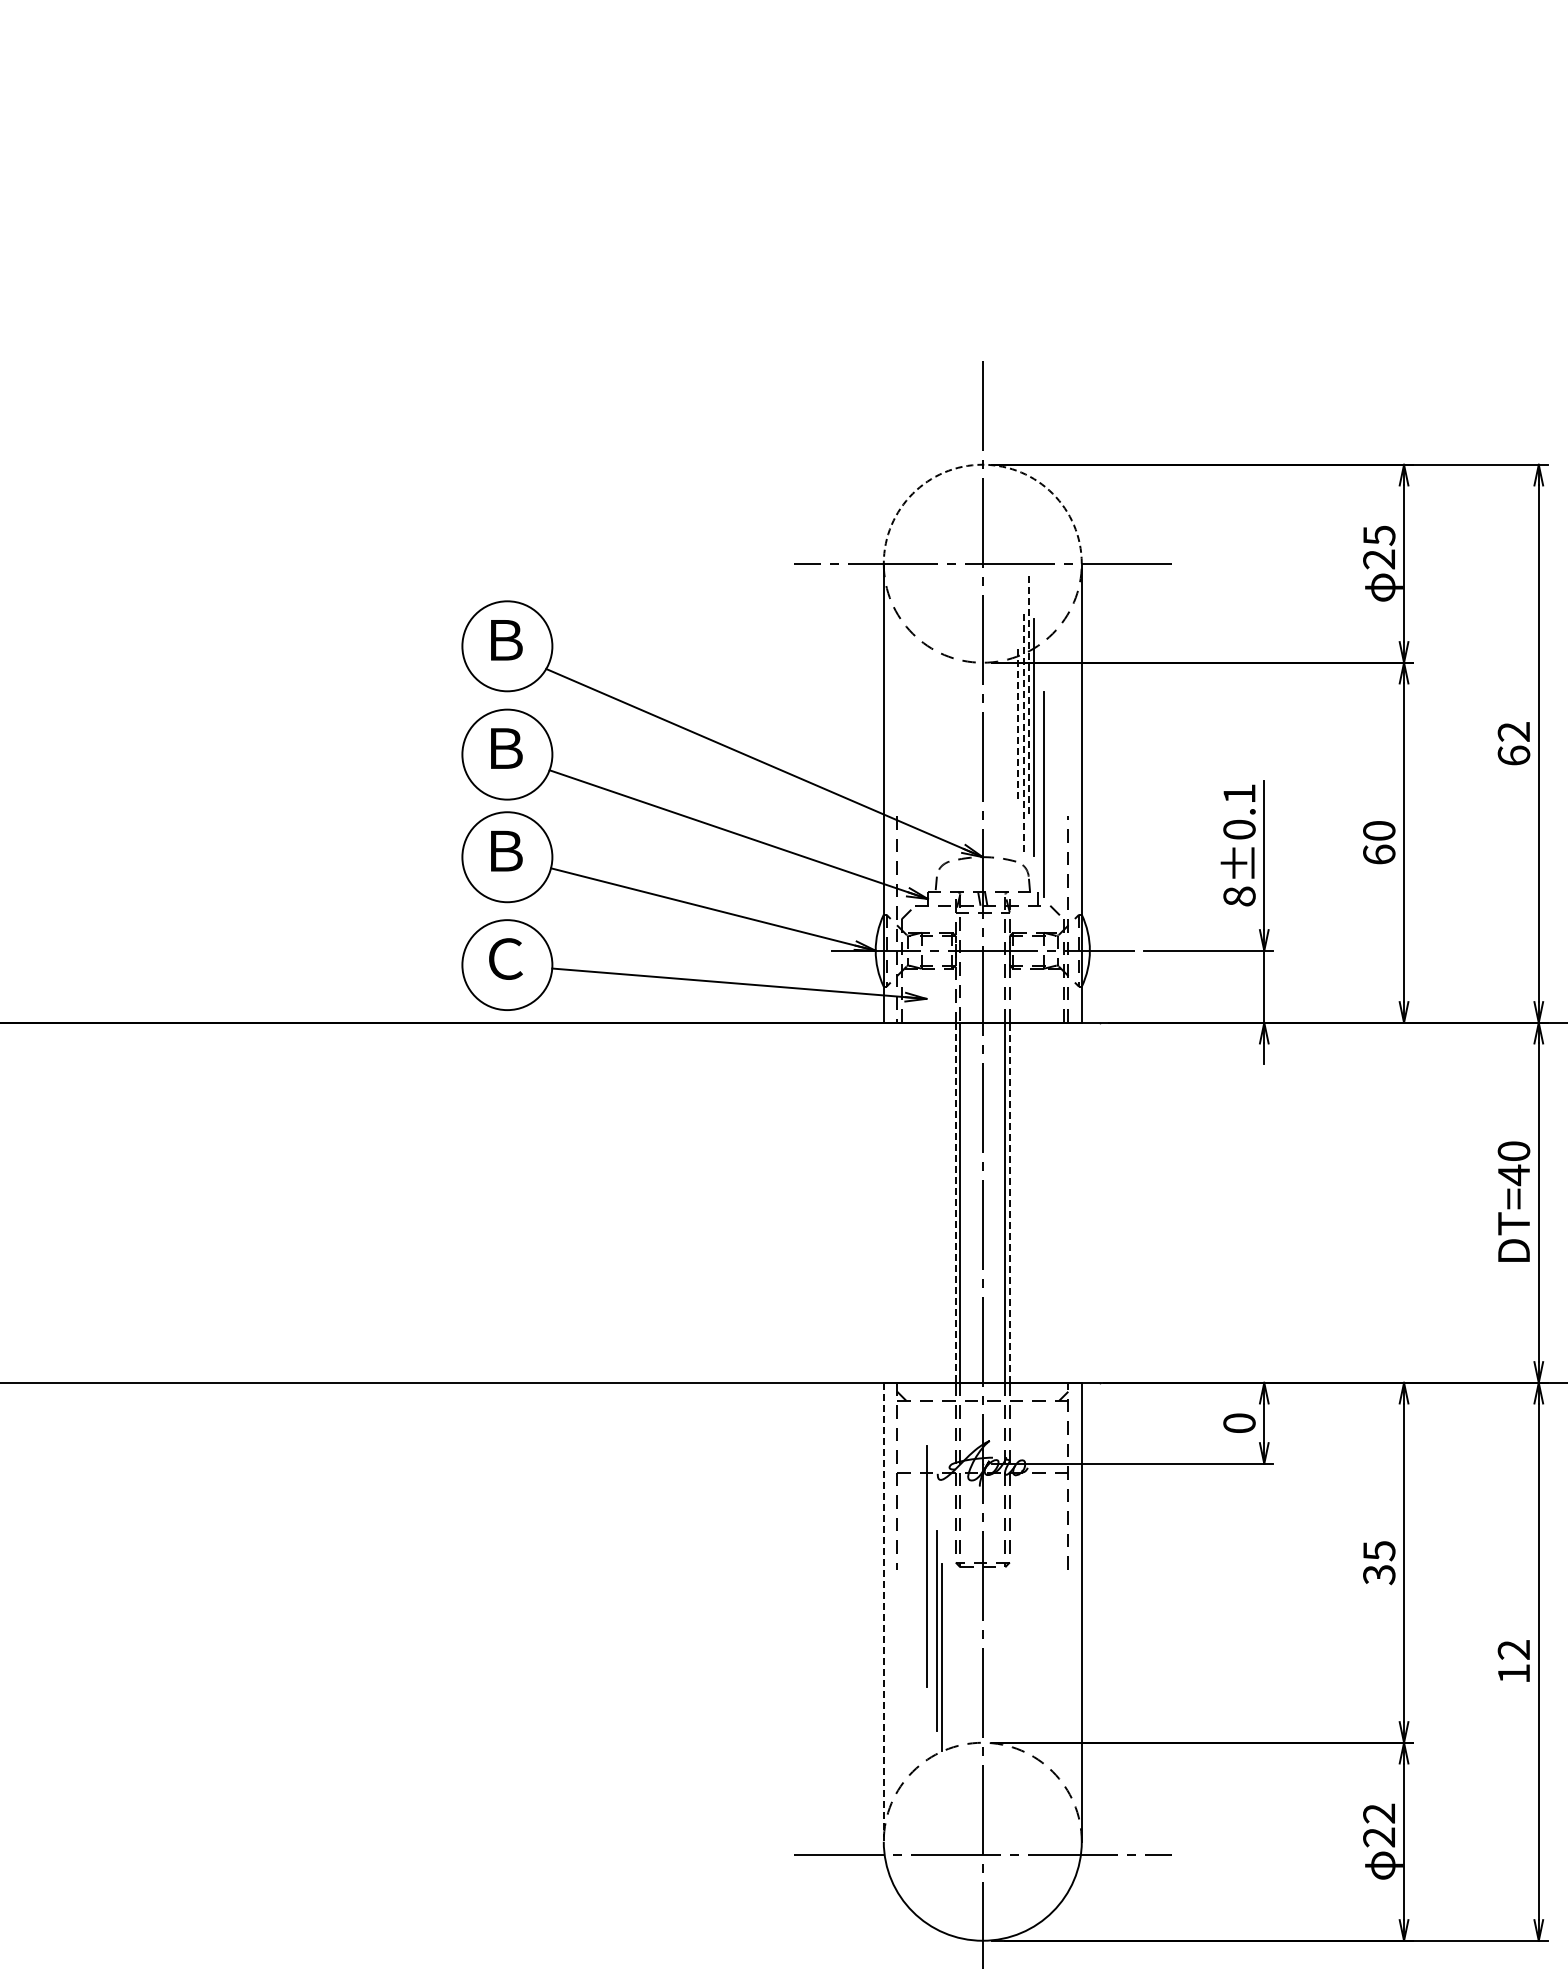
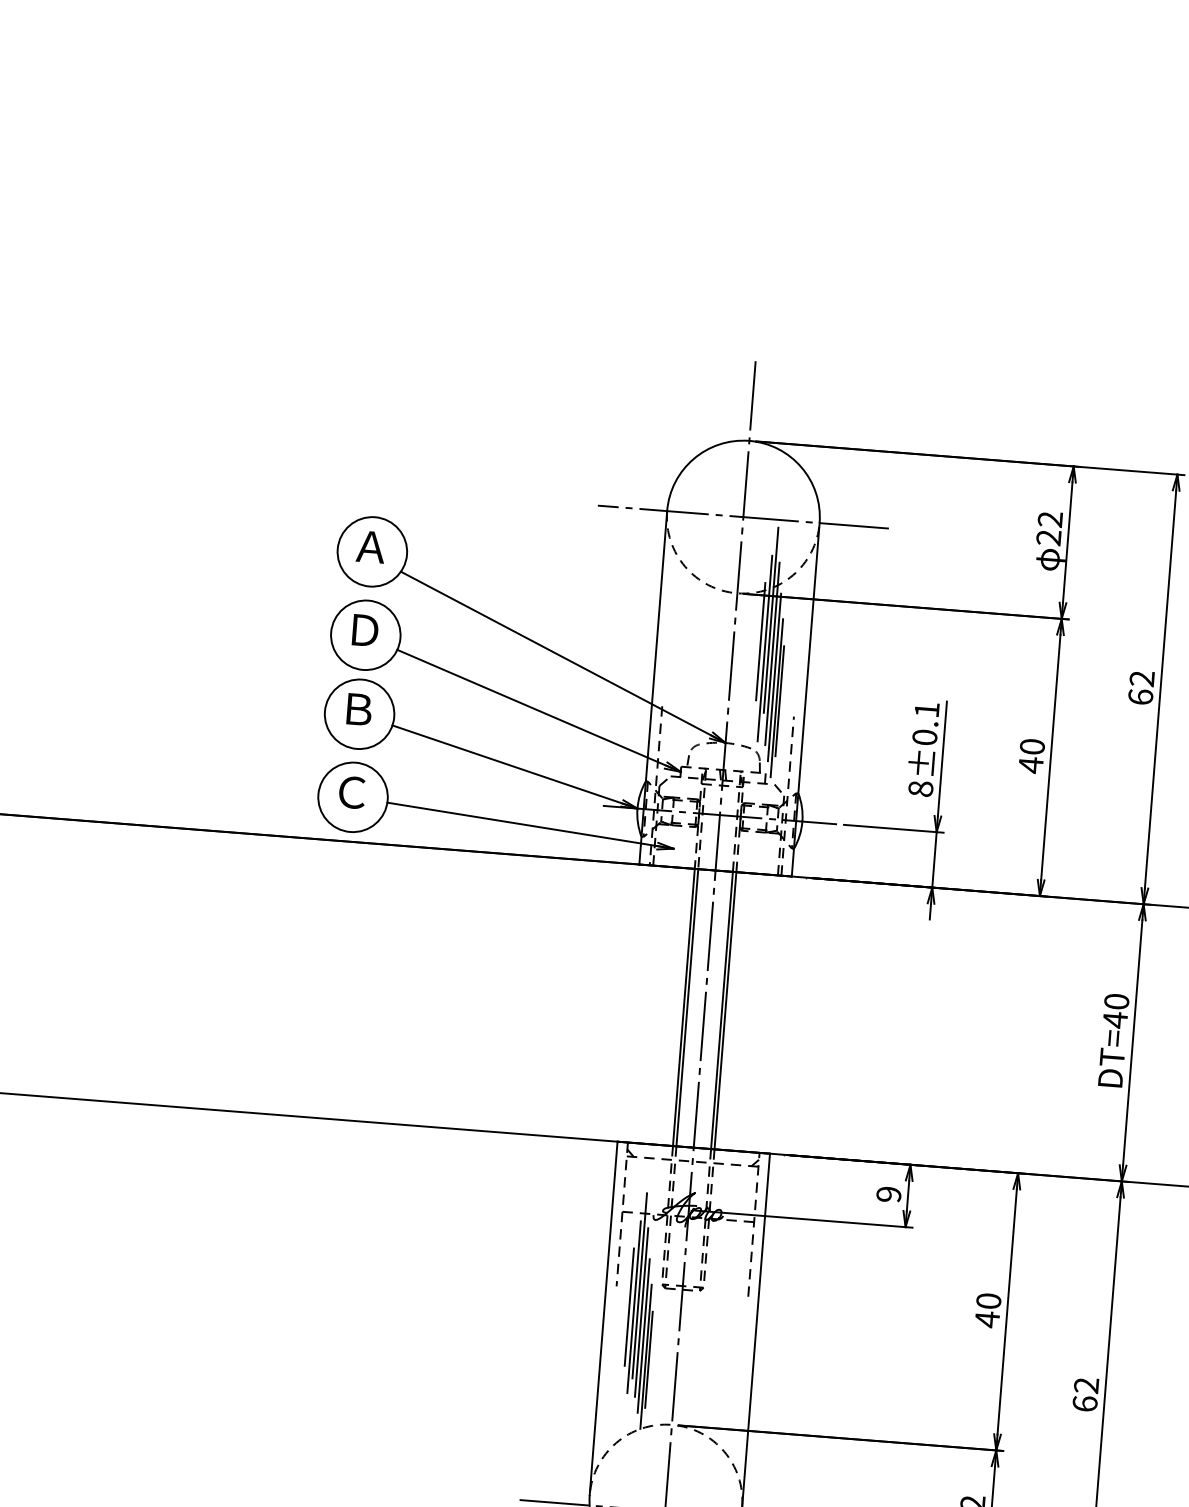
arc: (982, 464) -> (749, 440), dashed -> solid
text: (1379, 535) -> (1050, 519), 25 -> 22
text: (504, 640) -> (370, 547), Ｂ -> Ａ
line: (1029, 693) -> (771, 619), dashed -> solid
line: (1017, 722) -> (760, 641), dashed -> solid
line: (1023, 730) -> (764, 647), dashed -> solid
text: (506, 748) -> (365, 630), Ｂ -> Ｄ
line: (1039, 767) -> (774, 677), added
line: (1048, 797) -> (779, 701), added
text: (1379, 854) -> (1031, 765), 60 -> 40
line: (1009, 1202) -> (725, 1010), dashed -> solid
line: (955, 1203) -> (683, 1008), dashed -> solid
text: (1239, 1423) -> (888, 1194), 0 -> 9
text: (1379, 1563) -> (988, 1310), 35 -> 40
line: (921, 1594) -> (633, 1307), added
line: (915, 1595) -> (629, 1307), added
line: (932, 1600) -> (641, 1312), added
line: (883, 1612) -> (603, 1318), dashed -> solid
line: (946, 1660) -> (648, 1359), added
text: (1513, 1673) -> (1084, 1403), 12 -> 62

